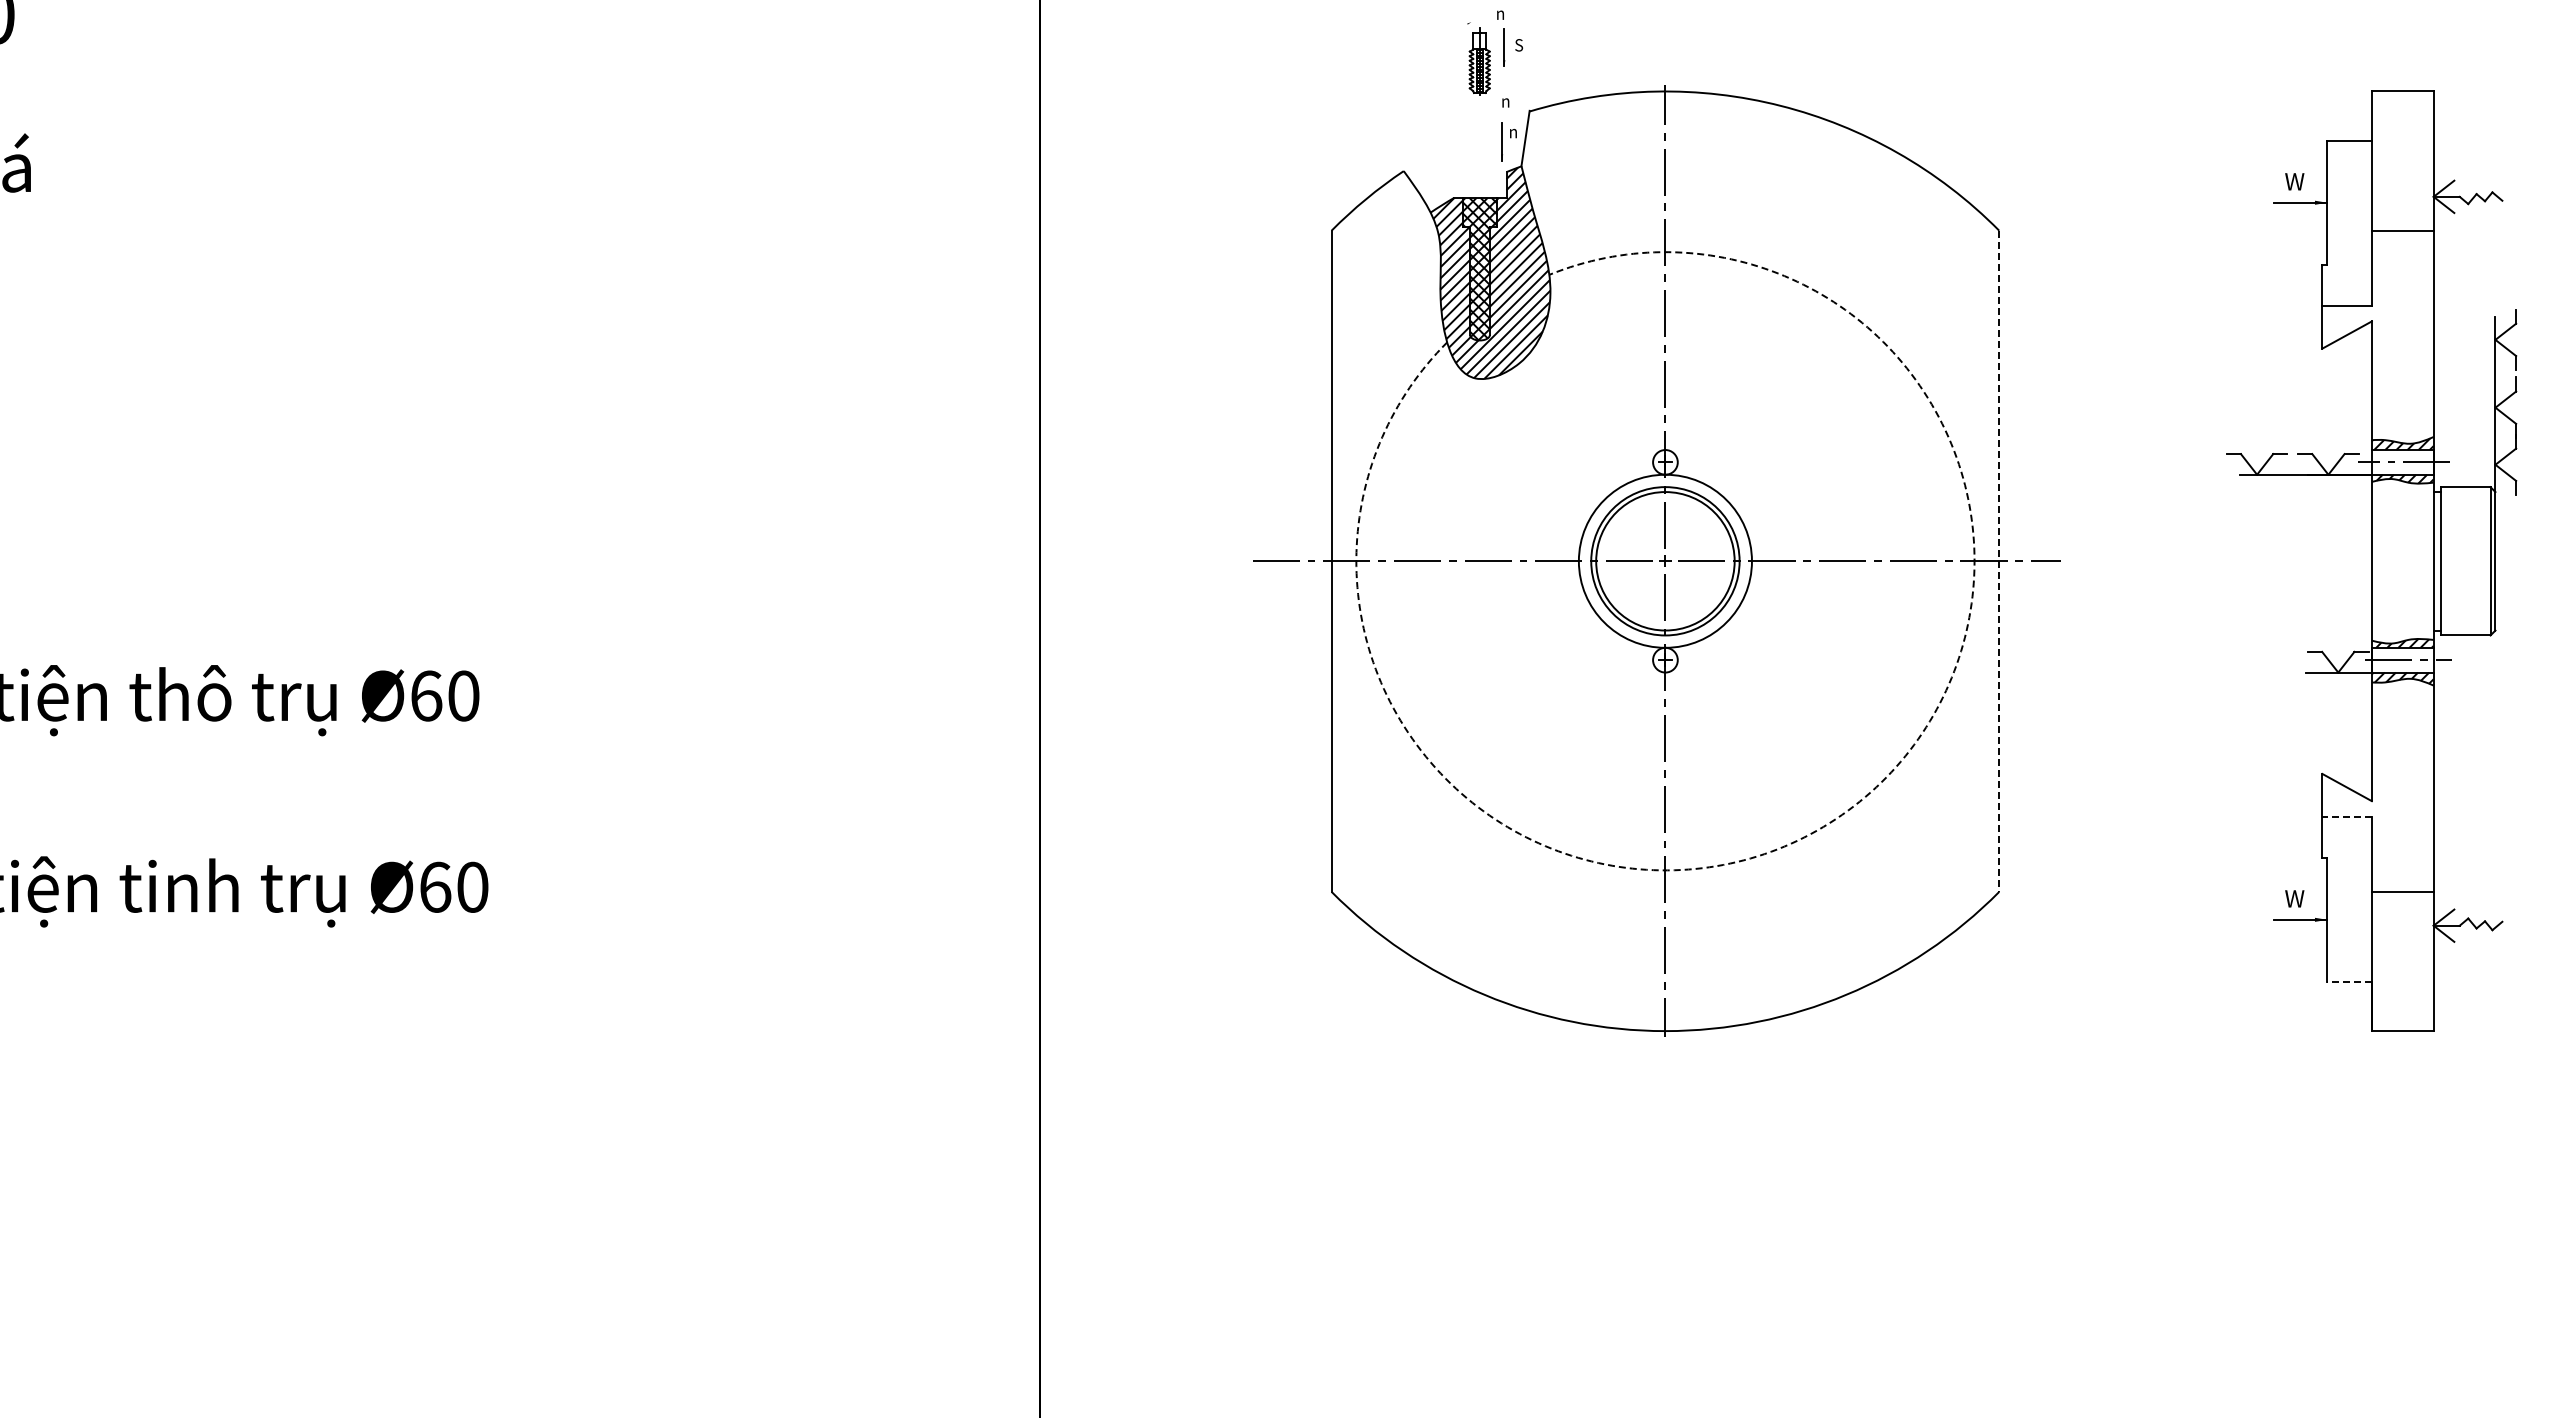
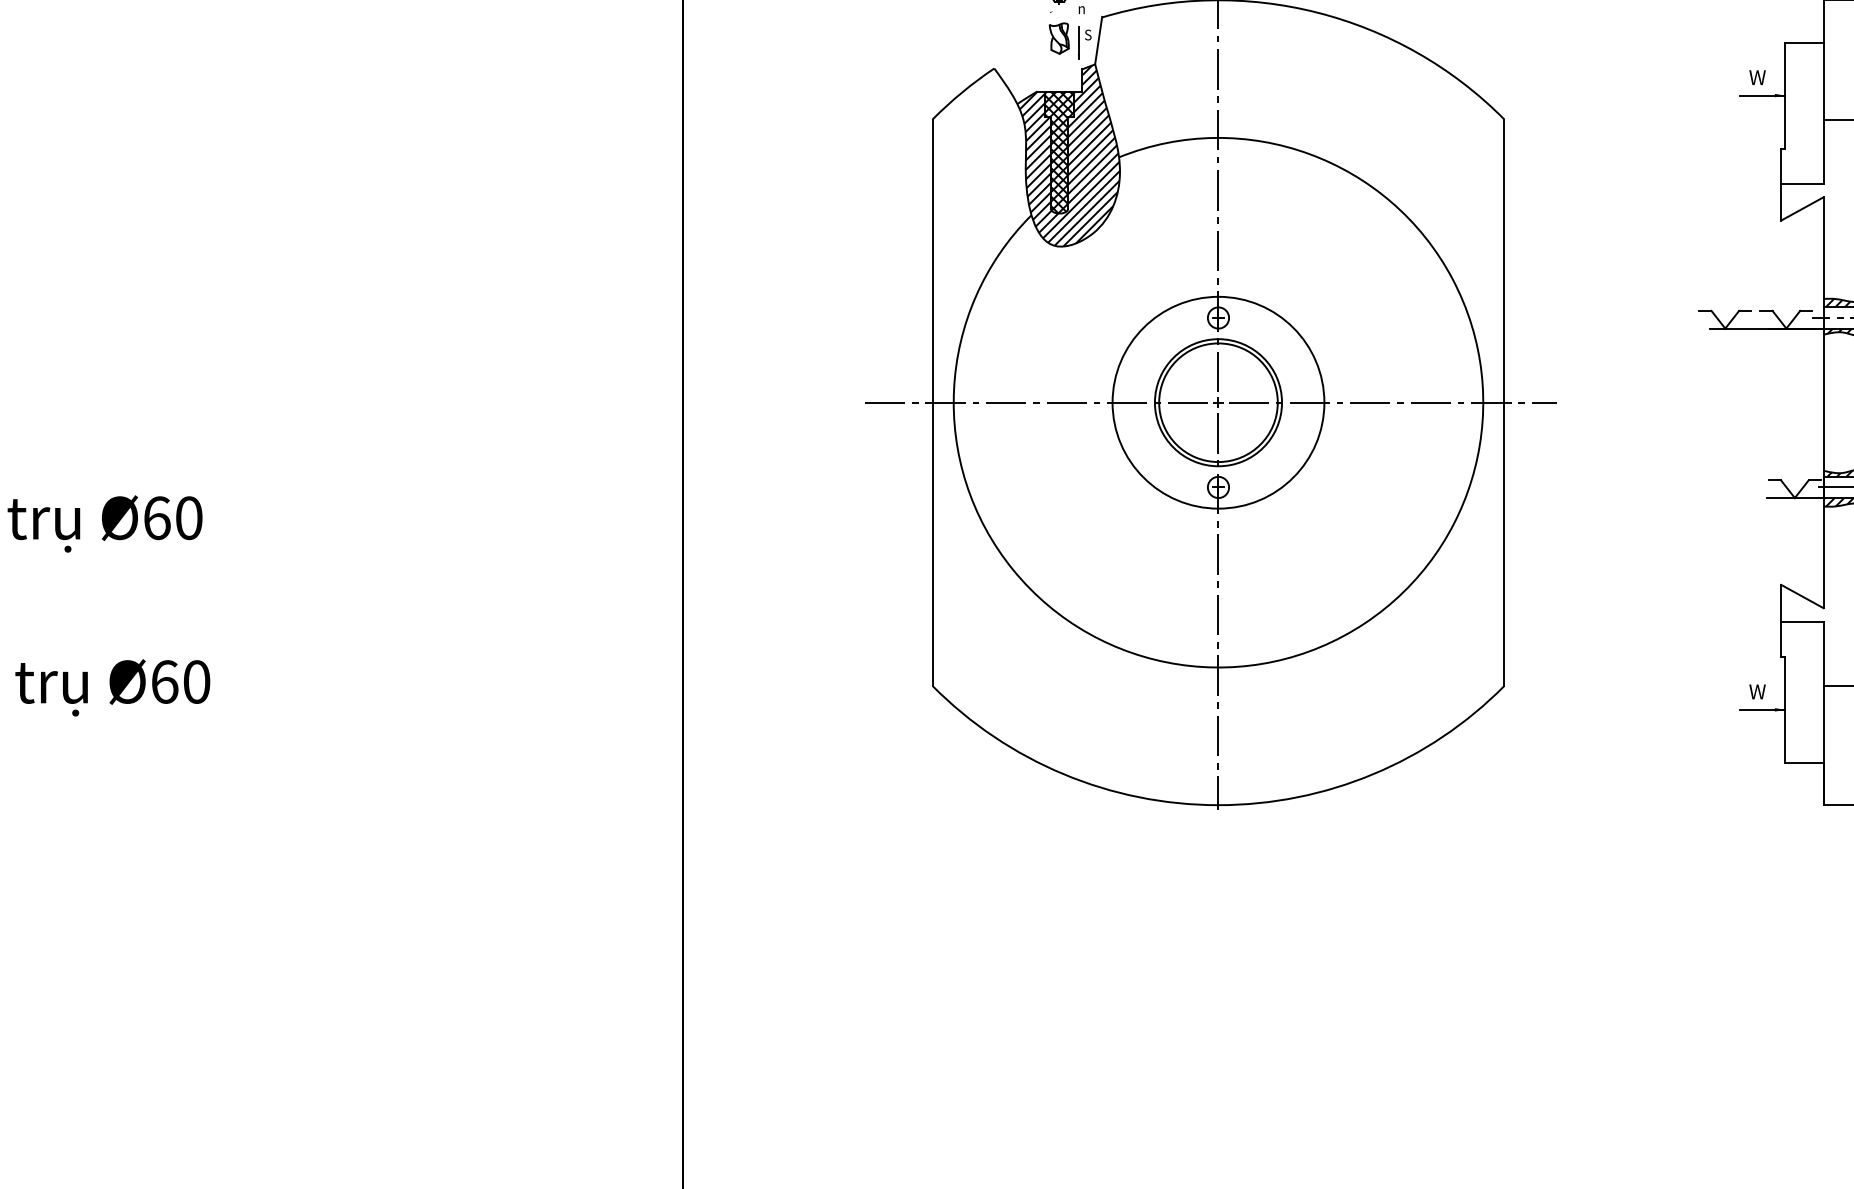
part: (1479, 129) -> (1059, 32), added
text: (1513, 131) -> (1088, 34), n -> S
circle: (1665, 560) -> (1218, 402), size x1.43
line: (1999, 561) -> (1504, 402), dashed -> solid
line: (2347, 816) -> (1802, 621), dashed -> solid
arc: (1835, 819) -> (1364, 623), dashed -> solid
line: (2349, 981) -> (1804, 762), dashed -> solid

